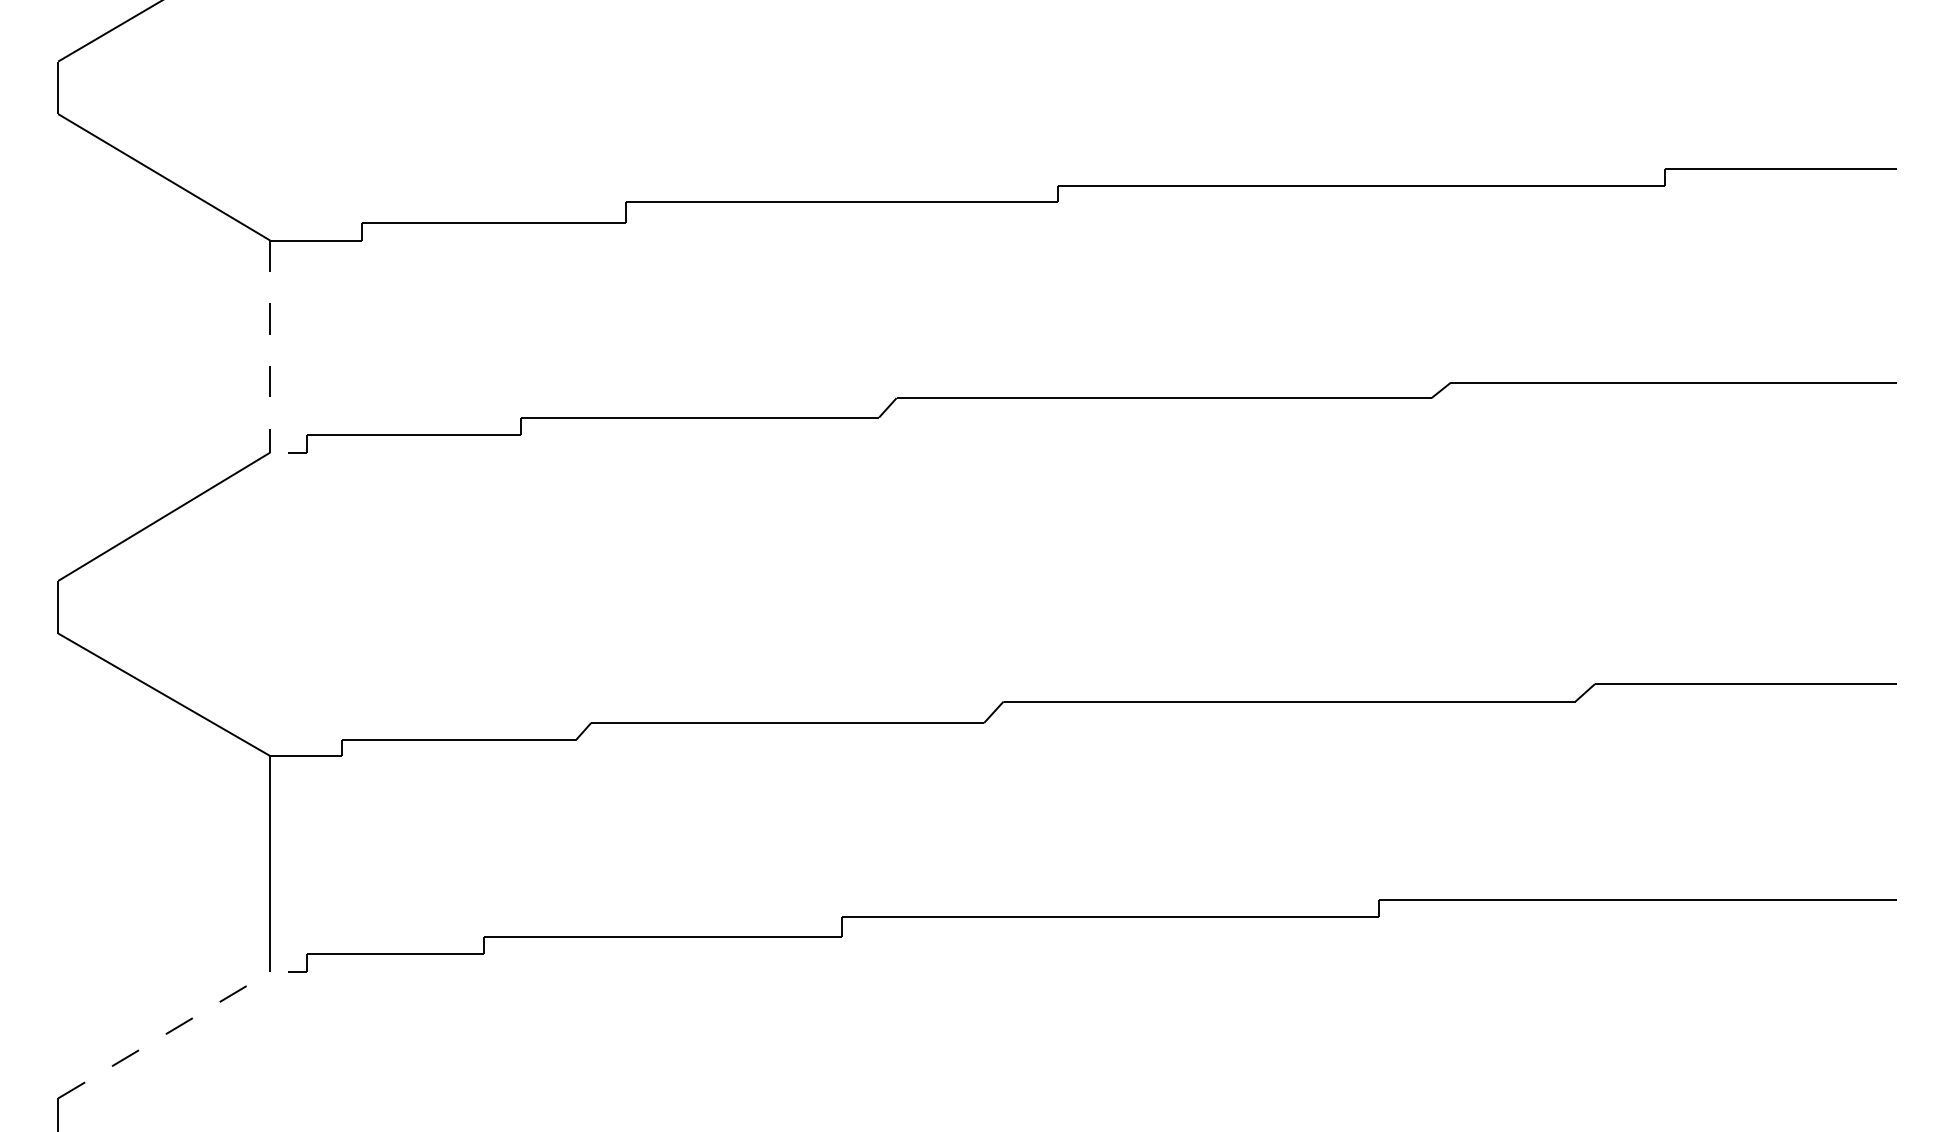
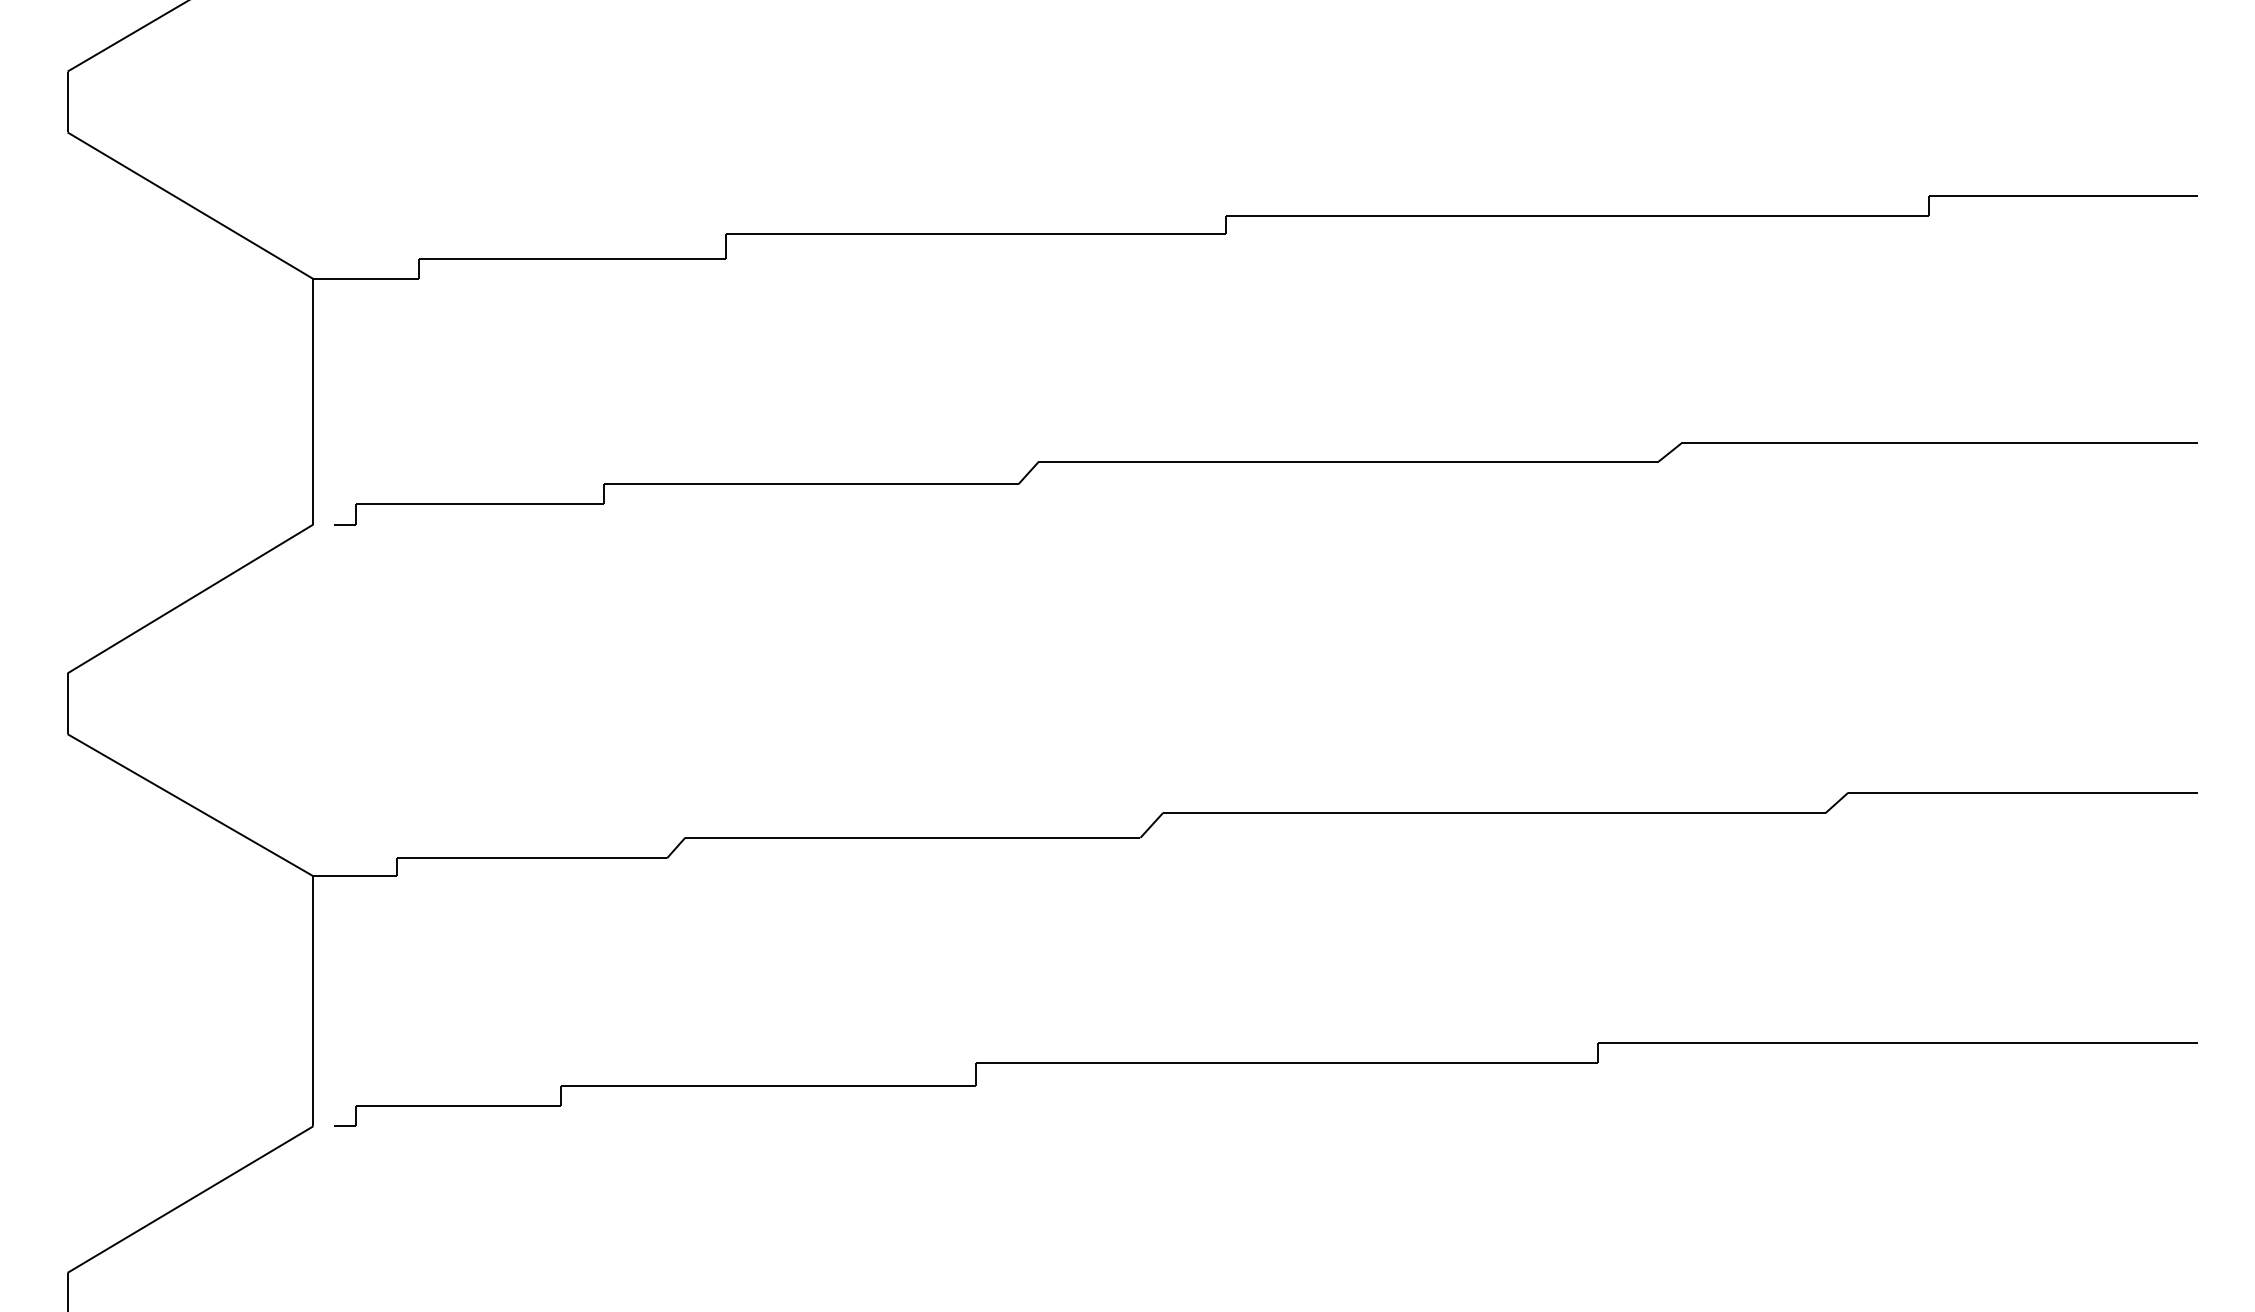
line: (270, 346) -> (313, 401), dashed -> solid
line: (164, 1035) -> (190, 1199), dashed -> solid

